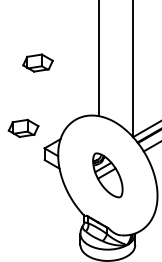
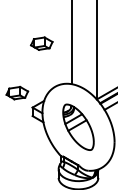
part: (37, 62) -> (41, 43), moved
part: (107, 174) -> (78, 126), size x1.43

